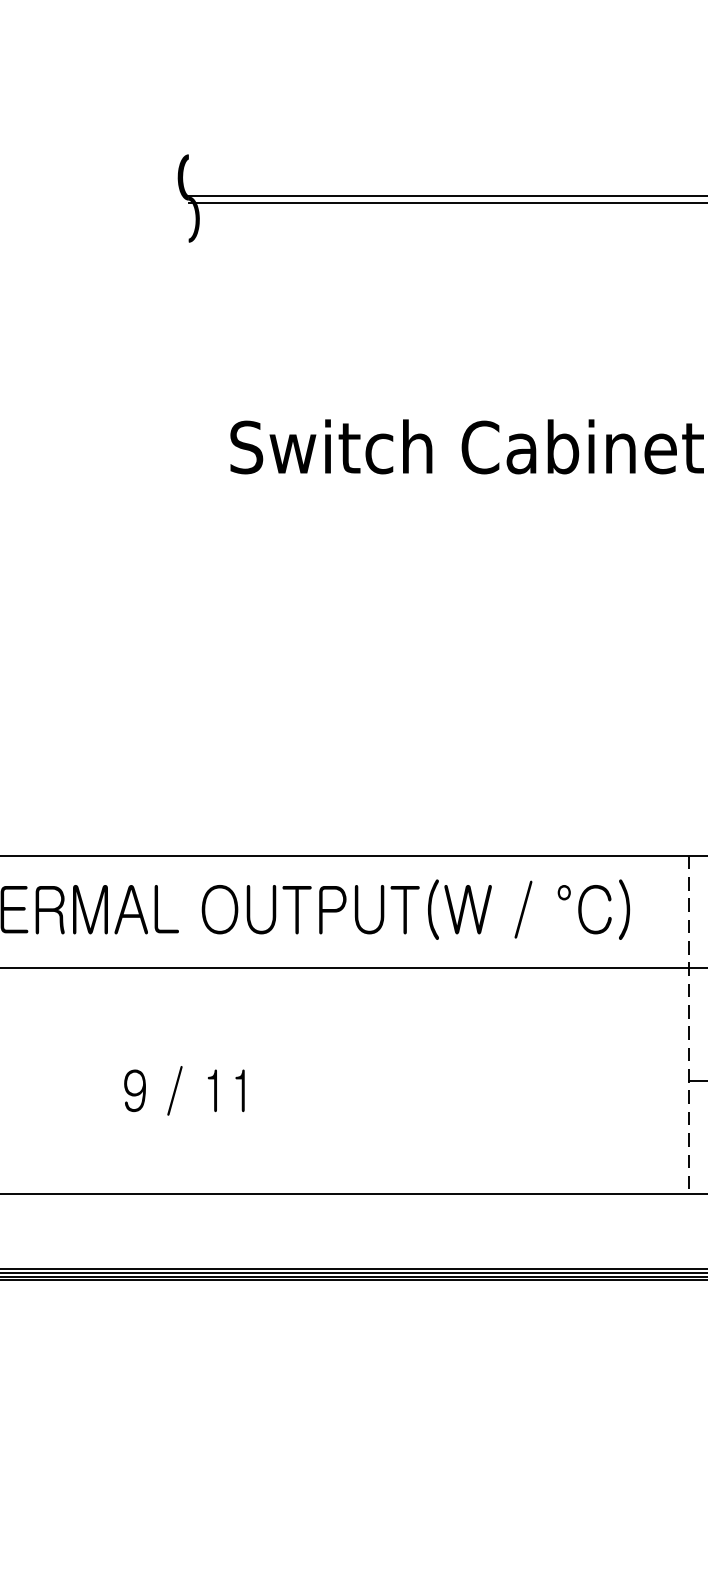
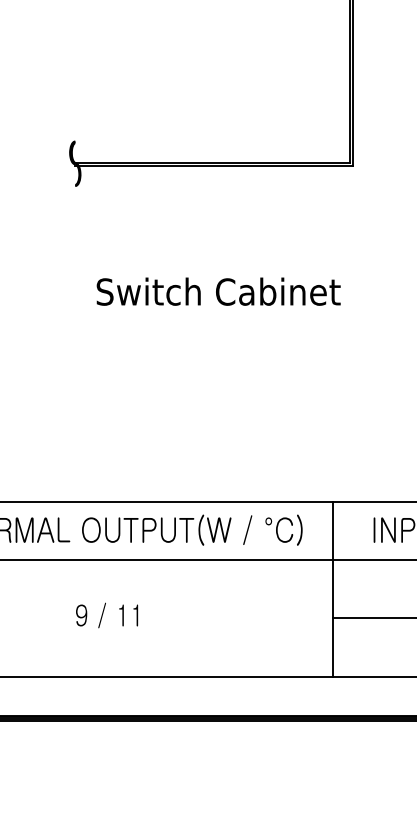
line: (689, 1024) -> (333, 589), dashed -> solid
text: (185, 1090) -> (107, 615), moved

